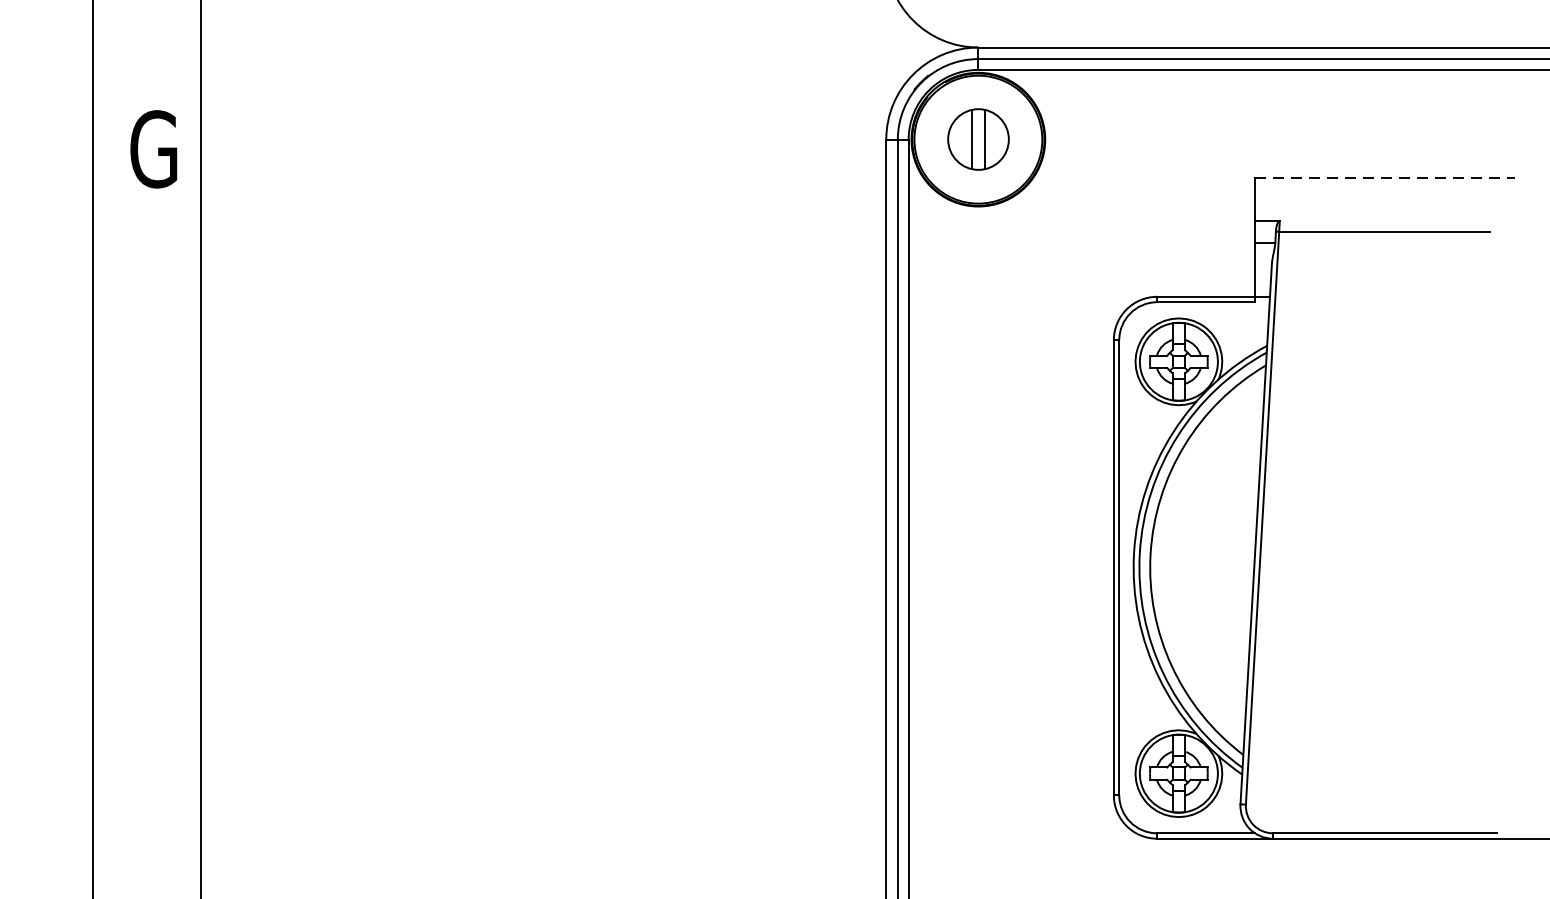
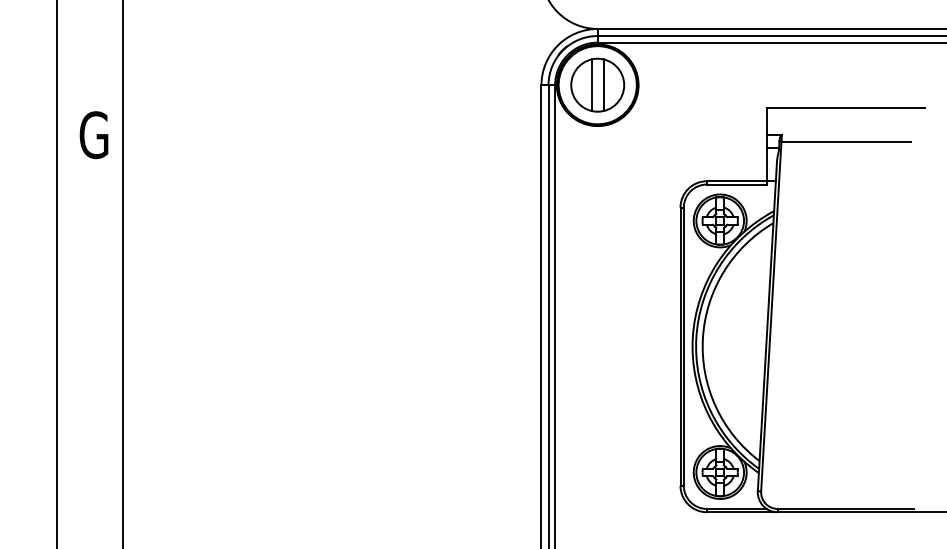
part: (978, 138) -> (597, 84), size x1.43
text: (152, 149) -> (93, 135), moved
line: (1385, 177) -> (846, 108), dashed -> solid

